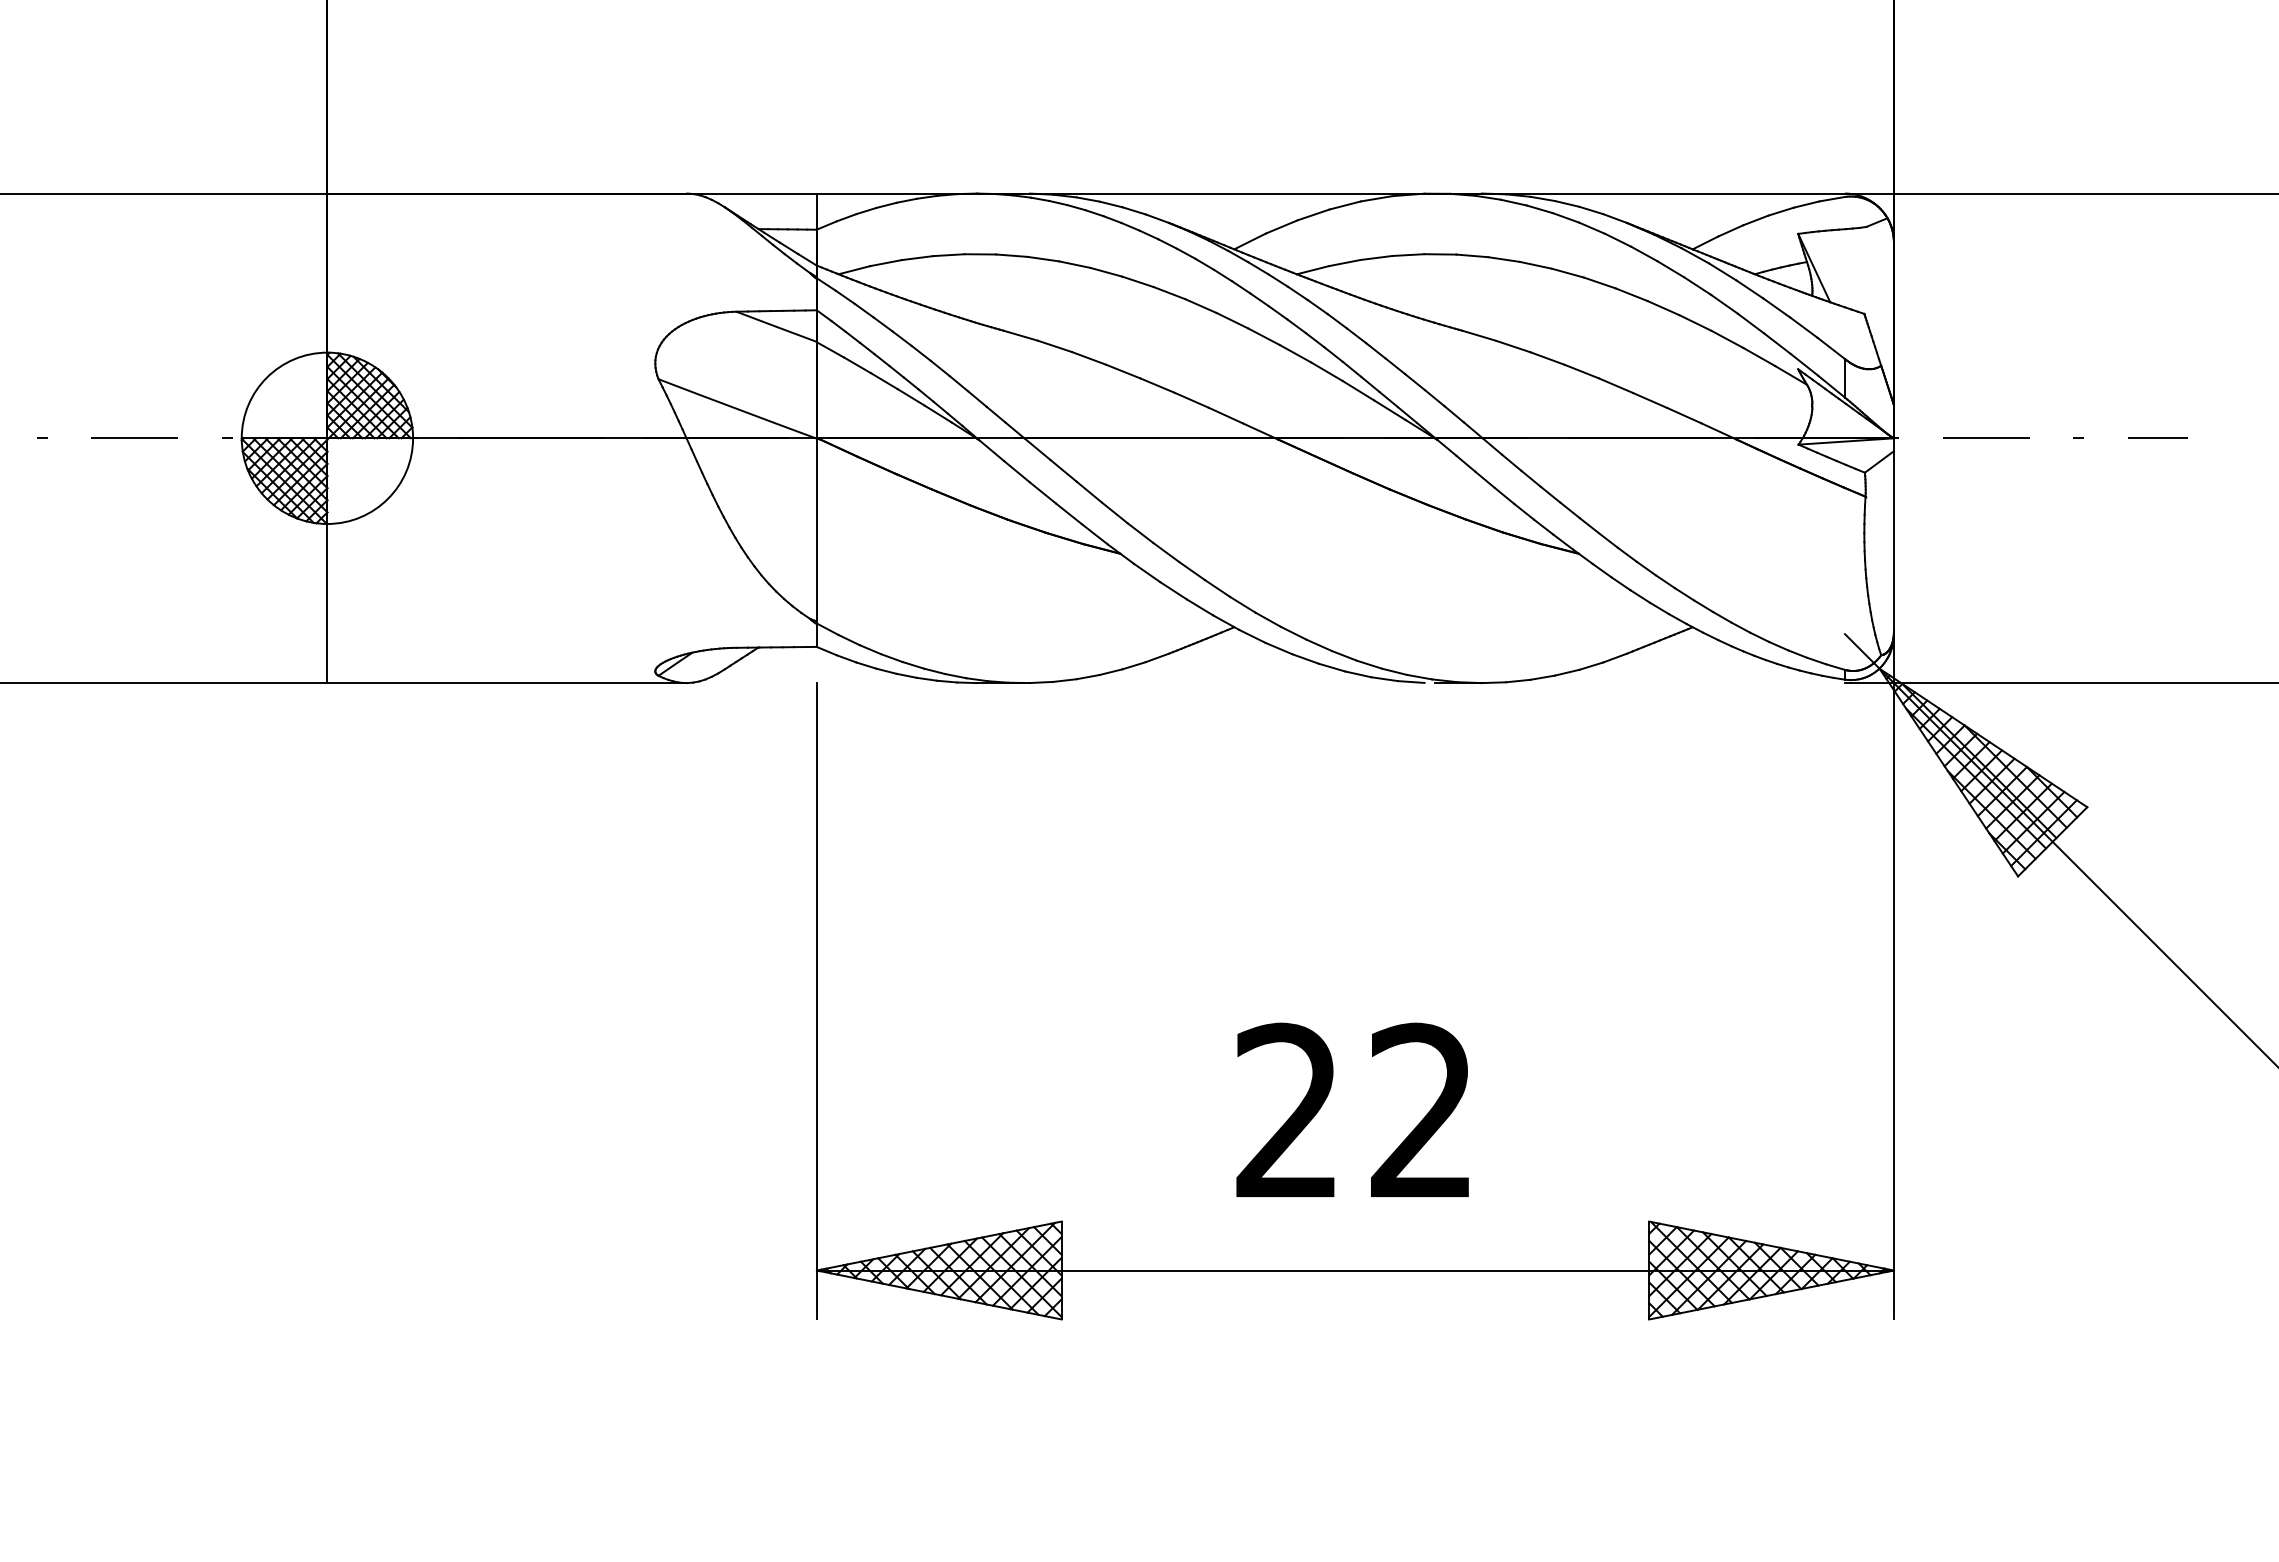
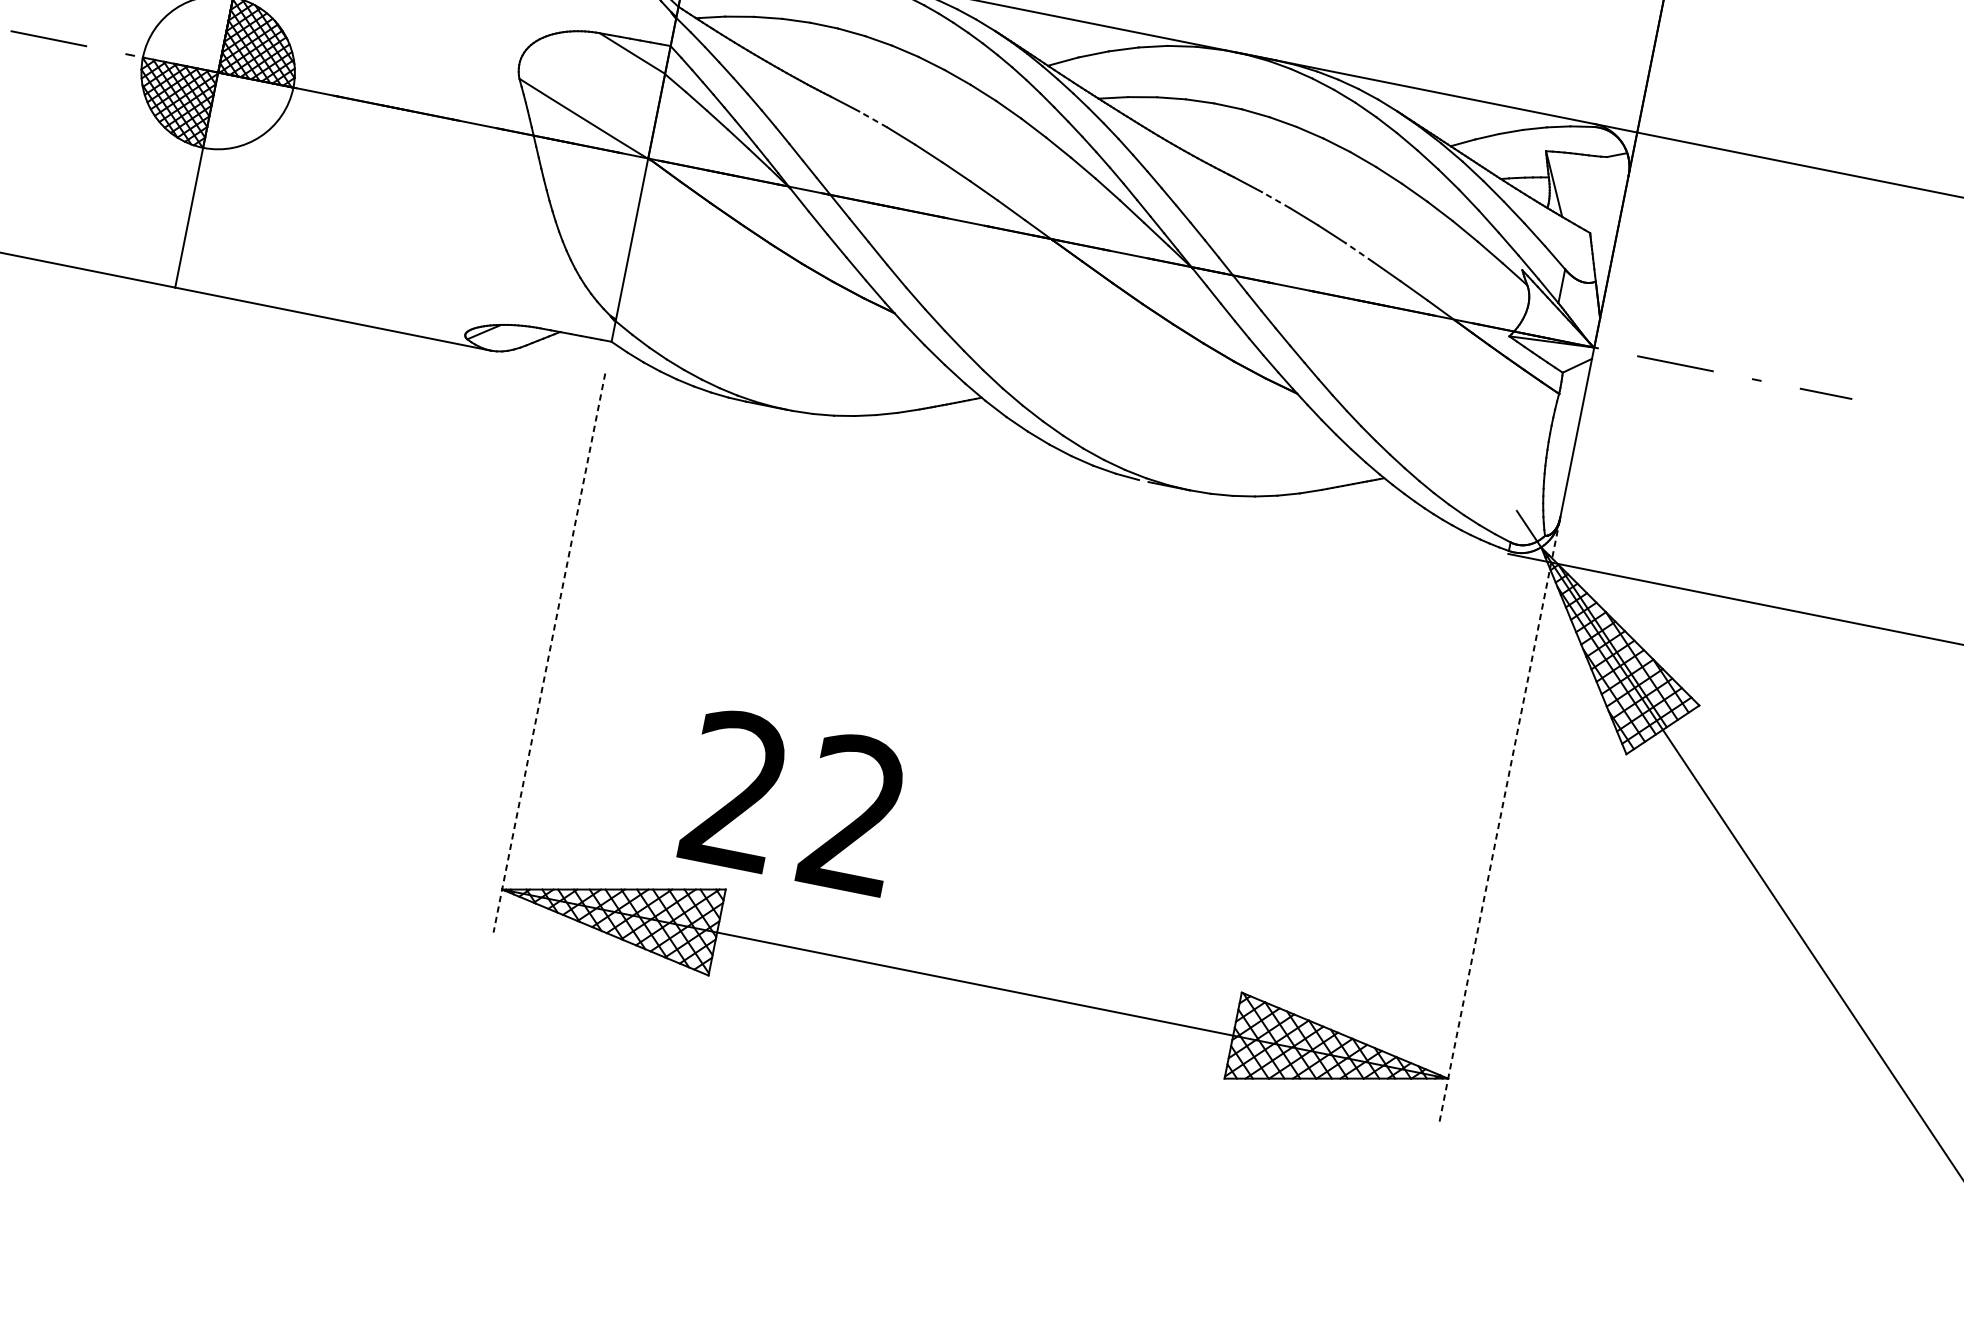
line: (1054, 346) -> (873, 119), solid -> dashed
line: (1512, 346) -> (1275, 199), solid -> dashed
line: (1615, 385) -> (1358, 252), solid -> dashed
line: (1893, 976) -> (1499, 820), solid -> dashed
line: (816, 1001) -> (548, 653), solid -> dashed
text: (1352, 1109) -> (793, 800), moved

